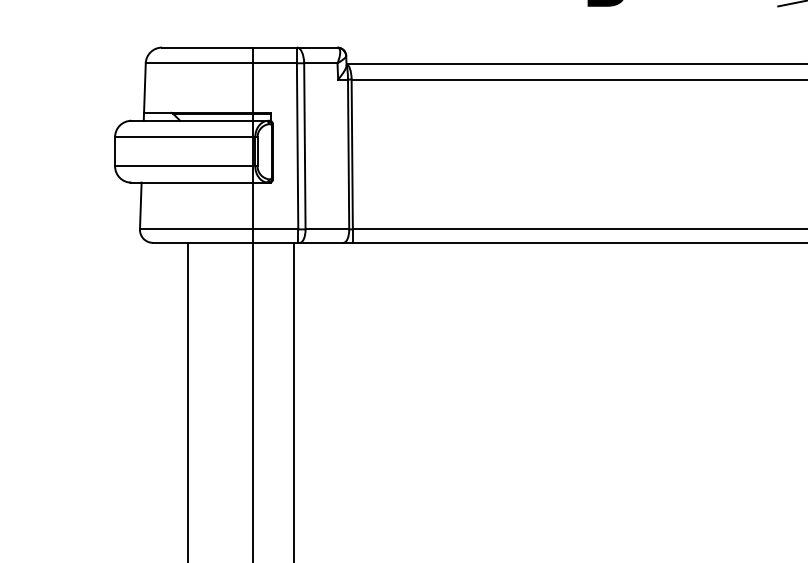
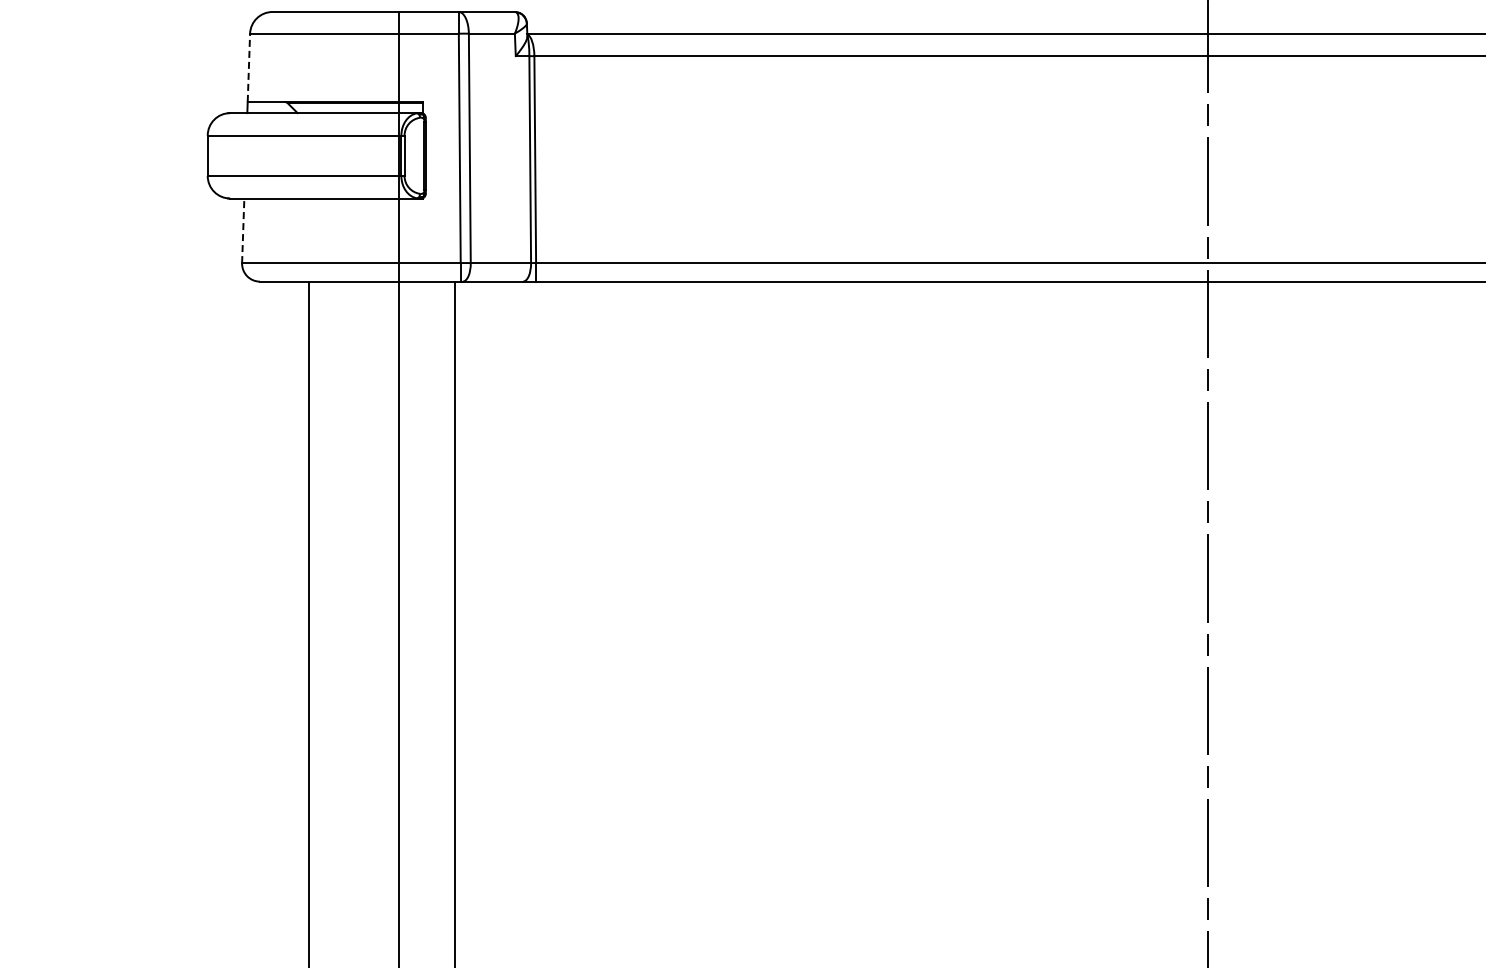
line: (144, 87) -> (248, 67), solid -> dashed
line: (140, 205) -> (243, 230), solid -> dashed

